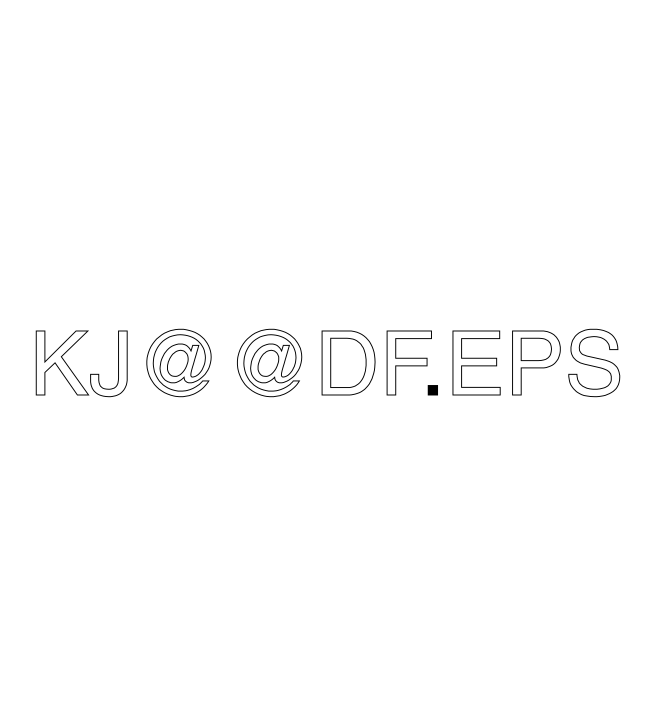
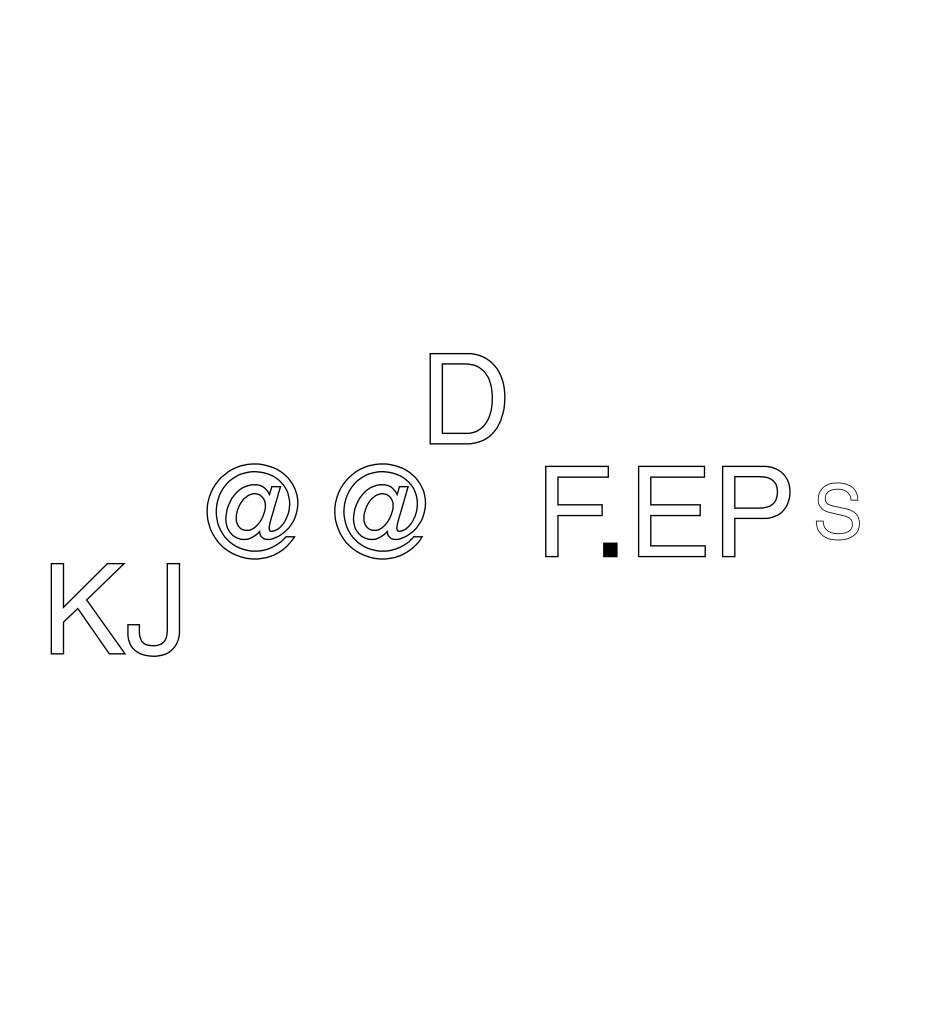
part: (348, 362) -> (467, 398), moved
part: (594, 362) -> (838, 510), size x0.6
part: (72, 371) -> (102, 620), moved

